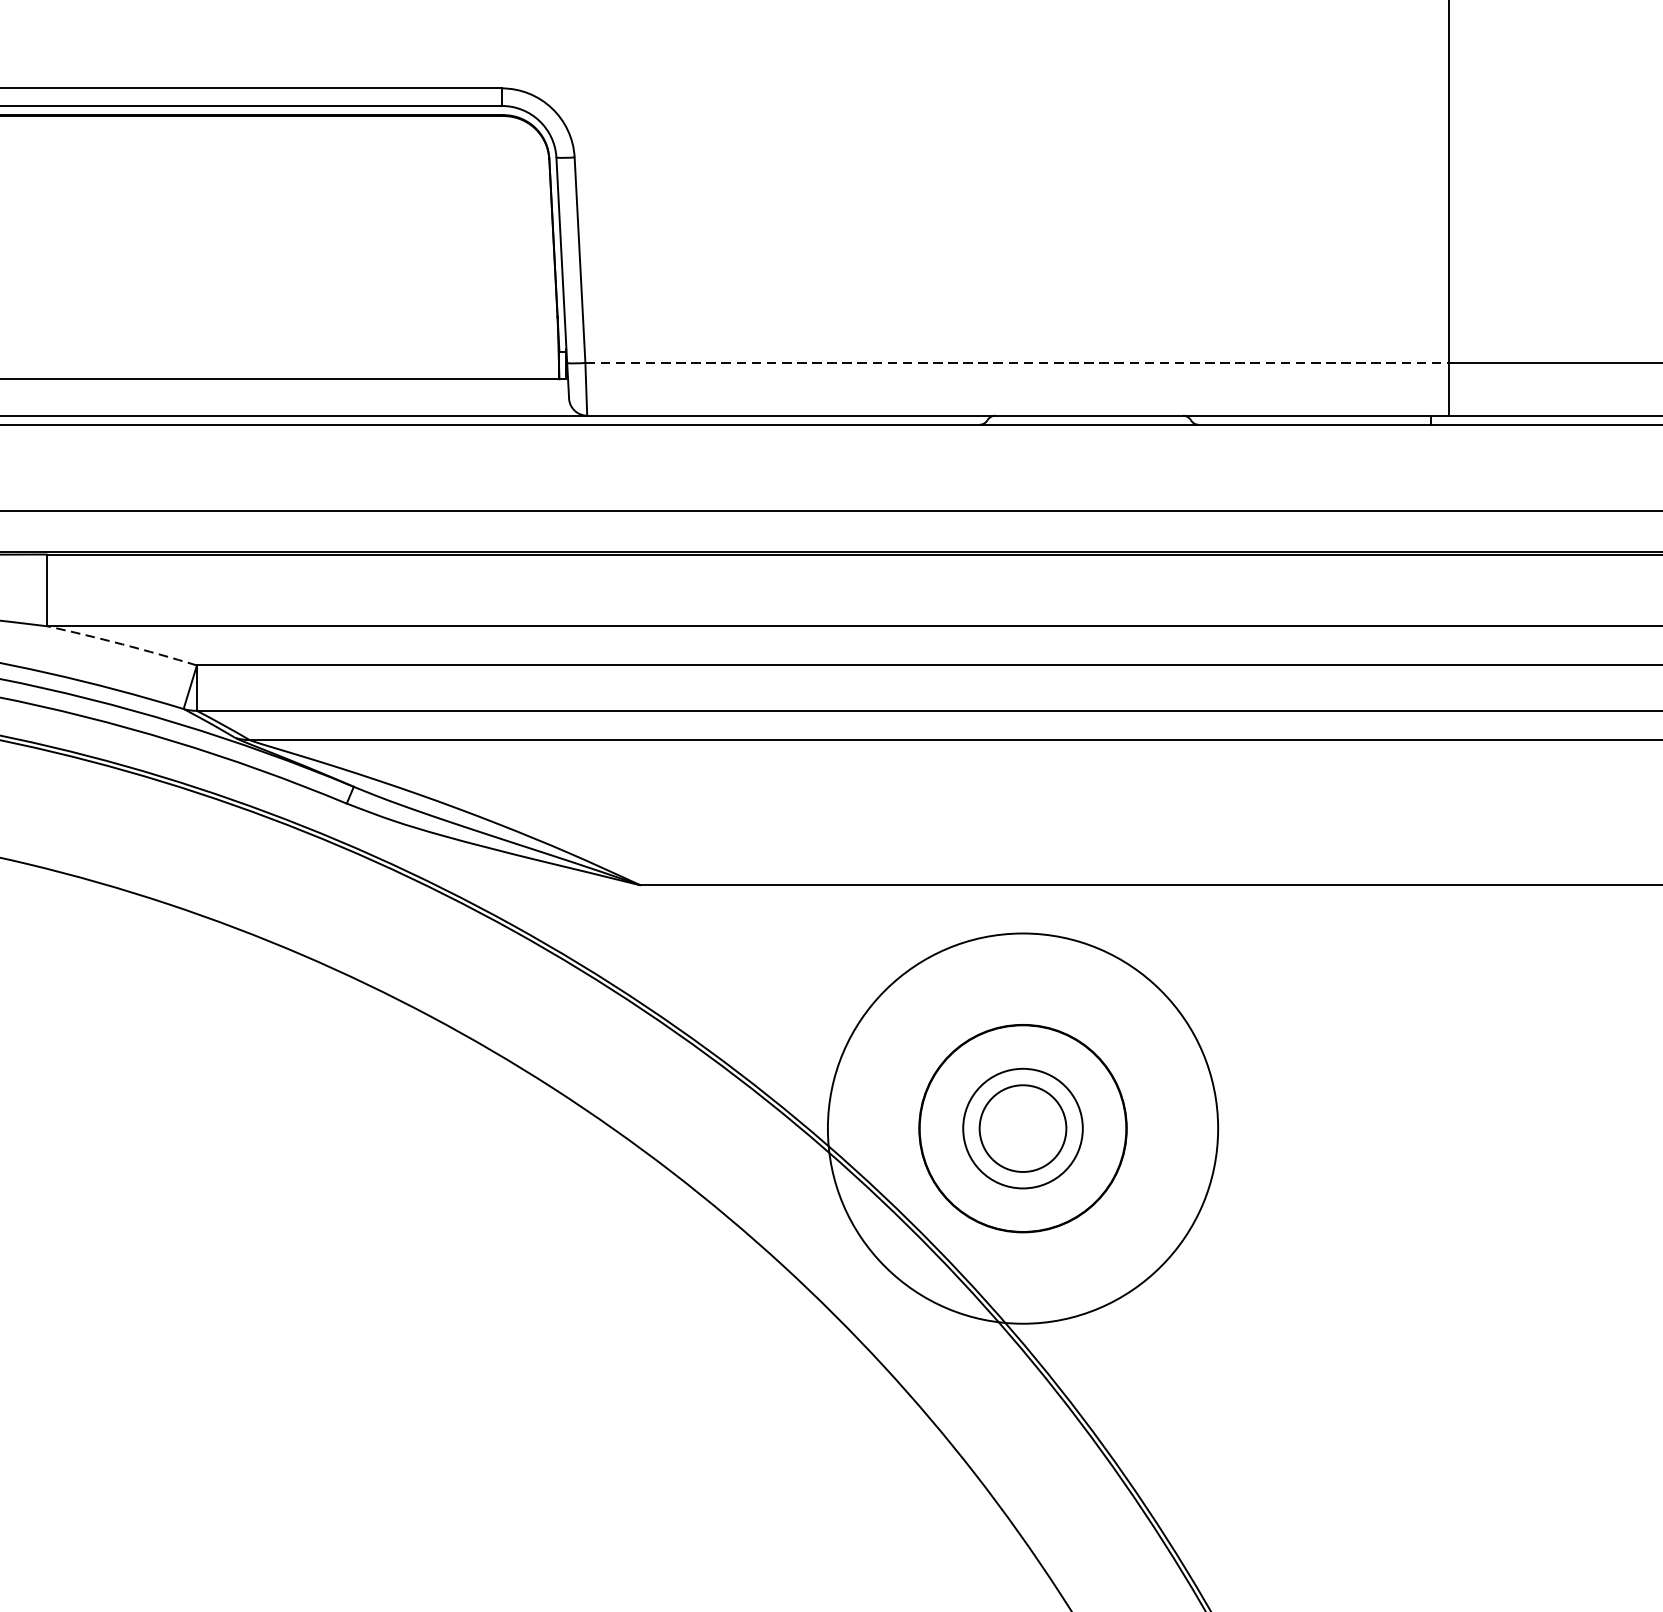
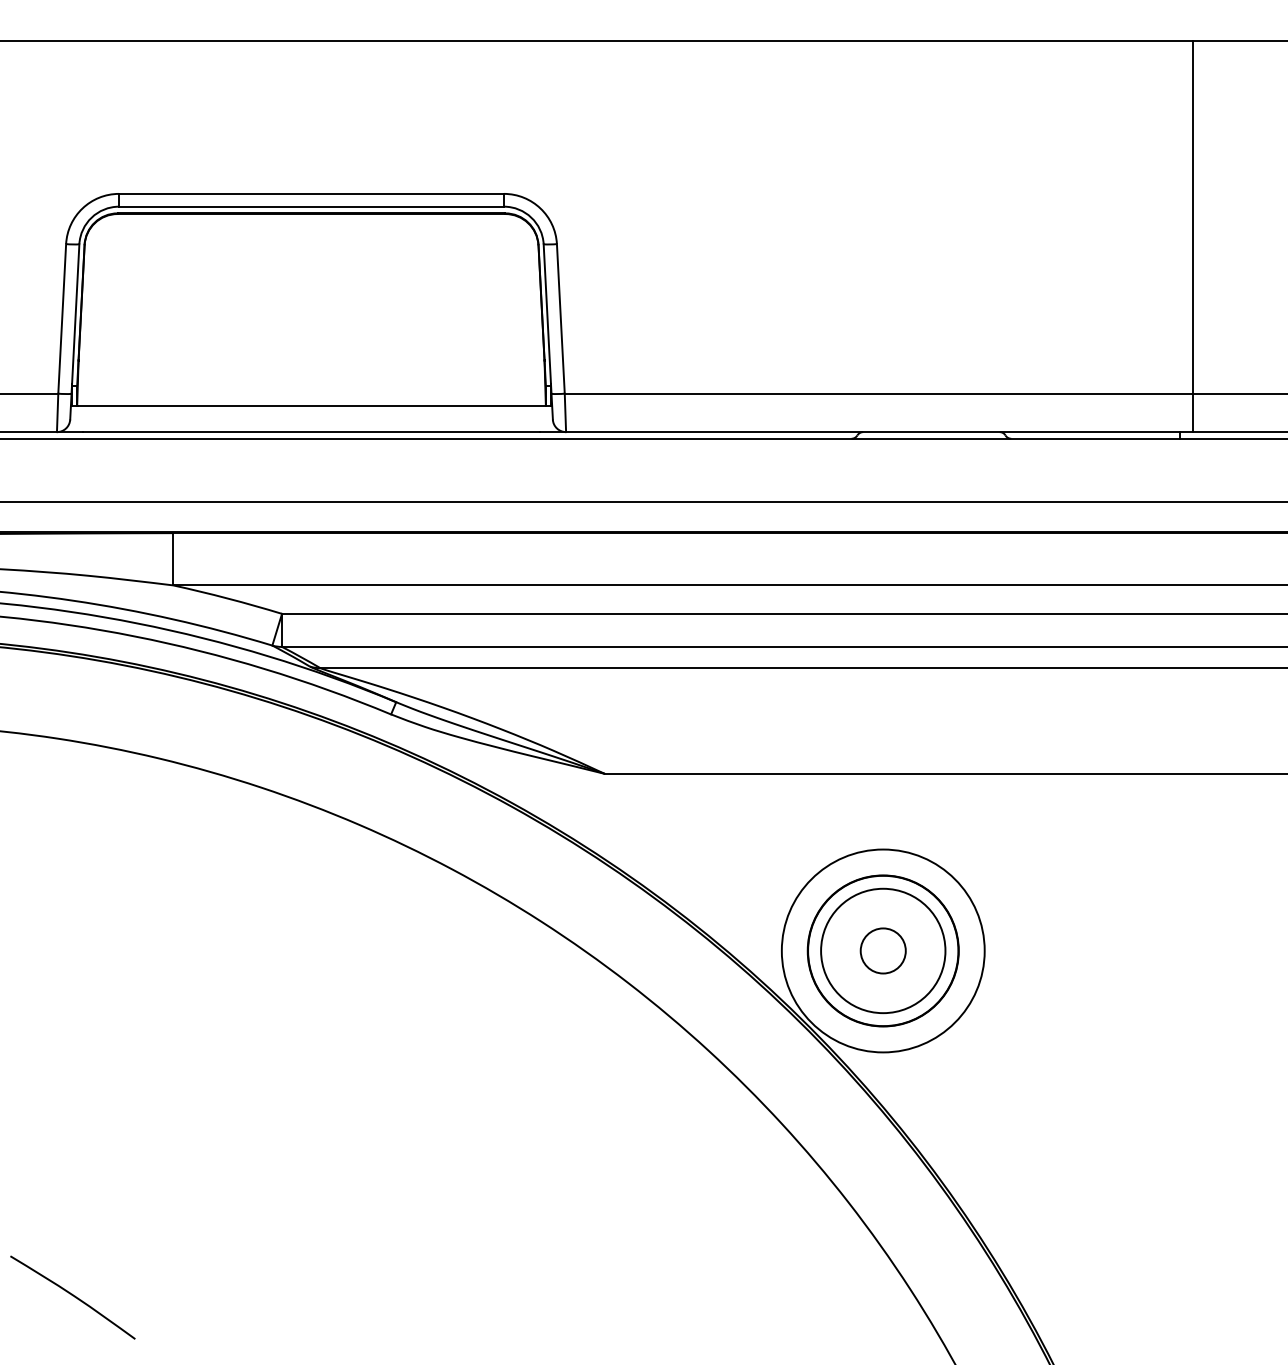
line: (1017, 362) -> (879, 393), dashed -> solid
arc: (121, 644) -> (227, 598), dashed -> solid
circle: (1021, 1127) -> (882, 950), size x0.71
circle: (1021, 1127) -> (882, 950), size x0.71
circle: (1023, 1127) -> (883, 950), size x1.43

